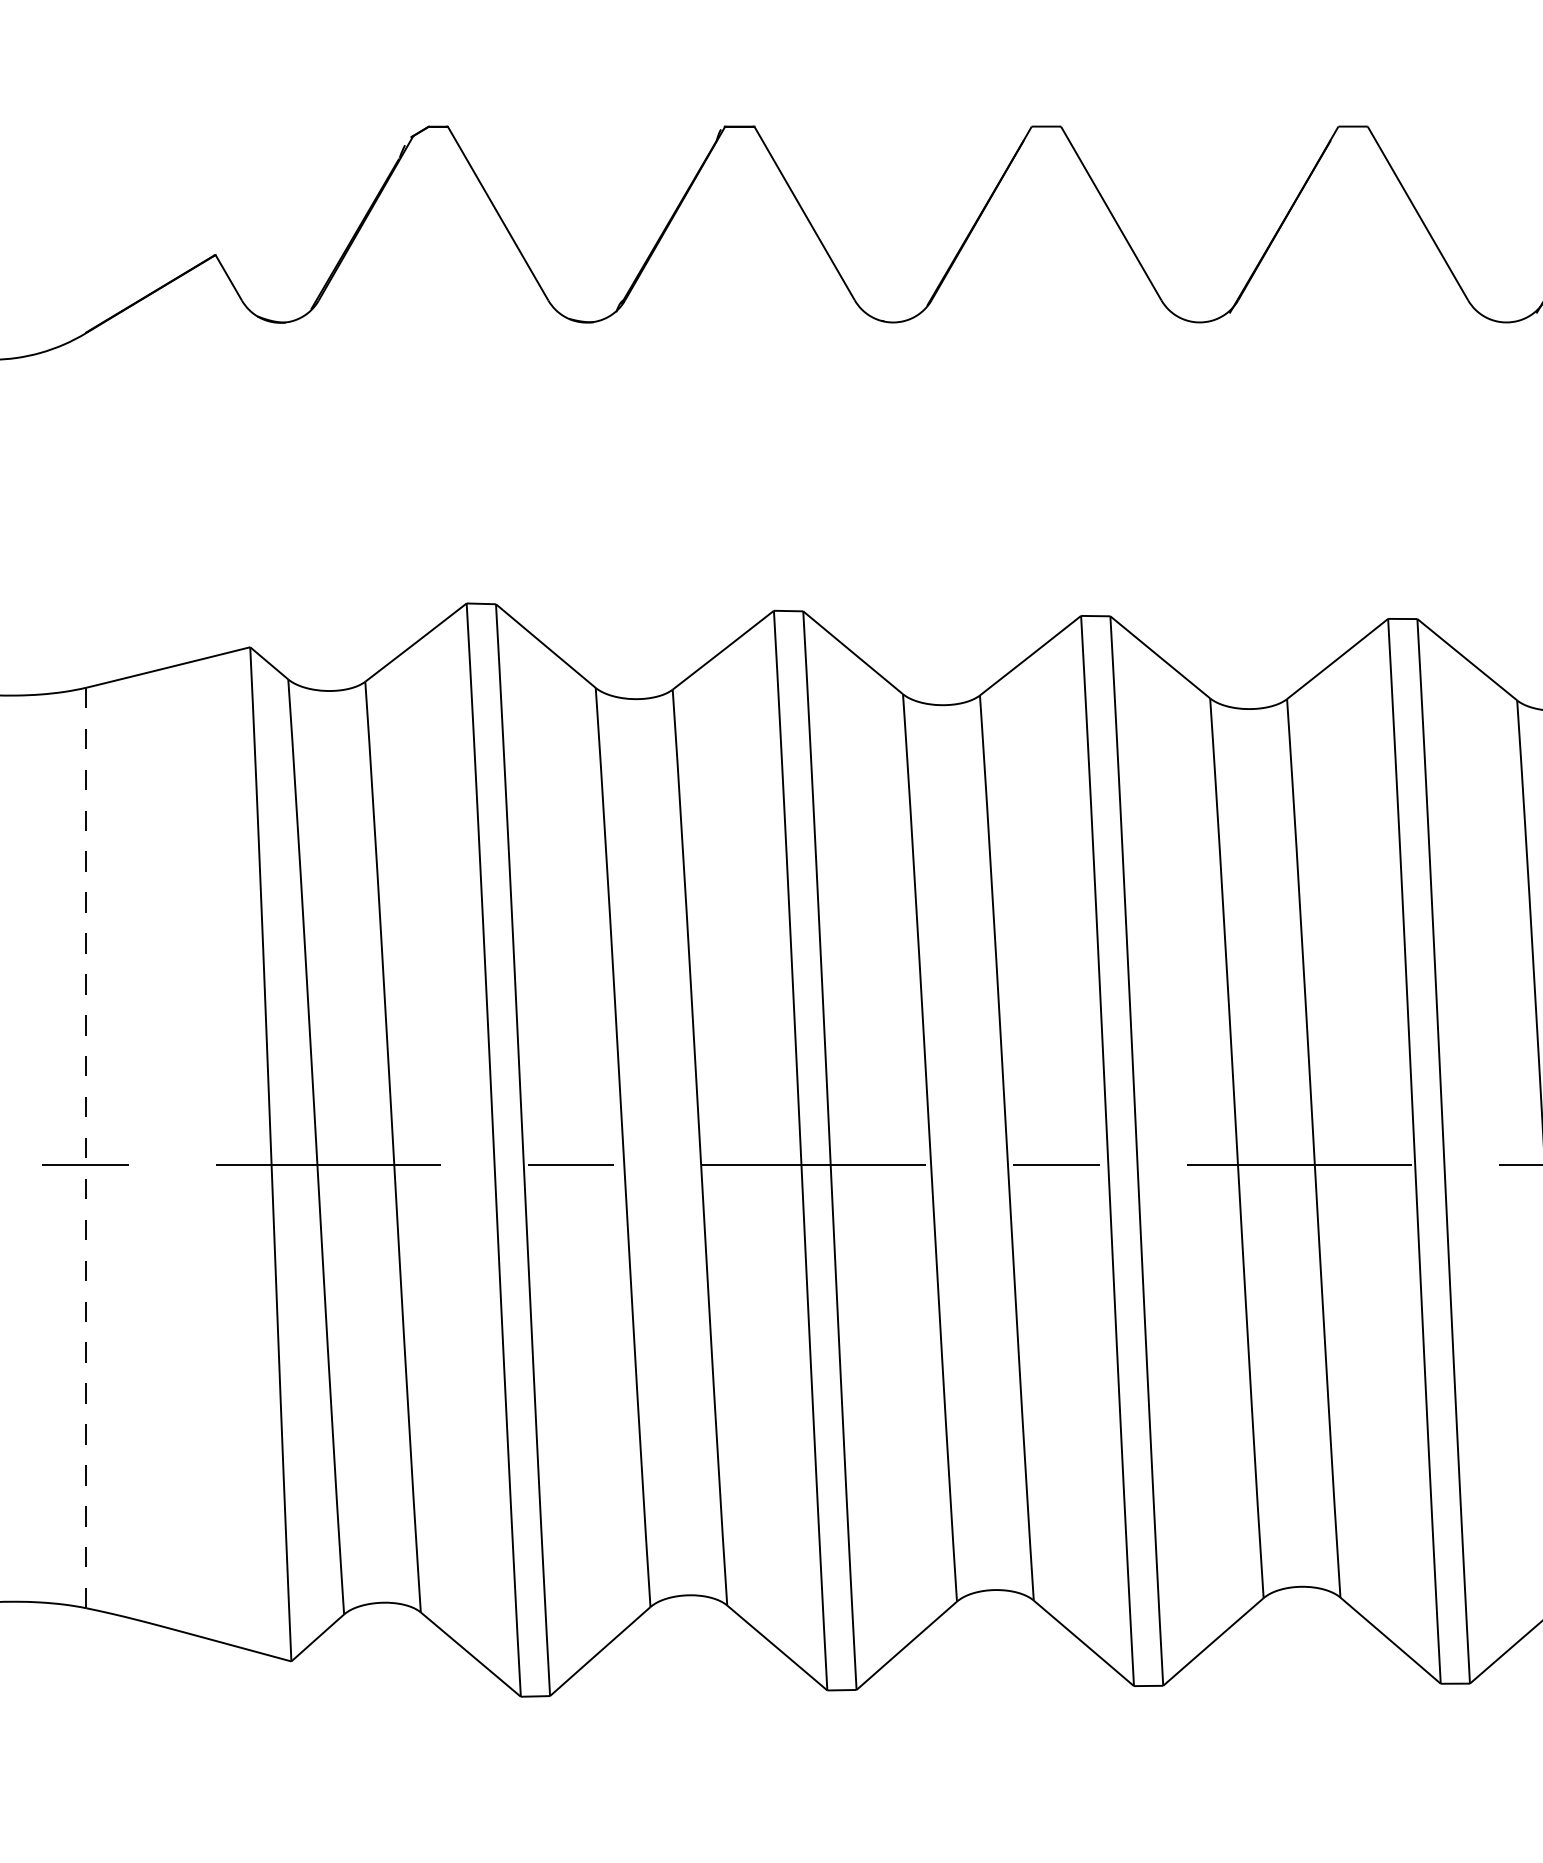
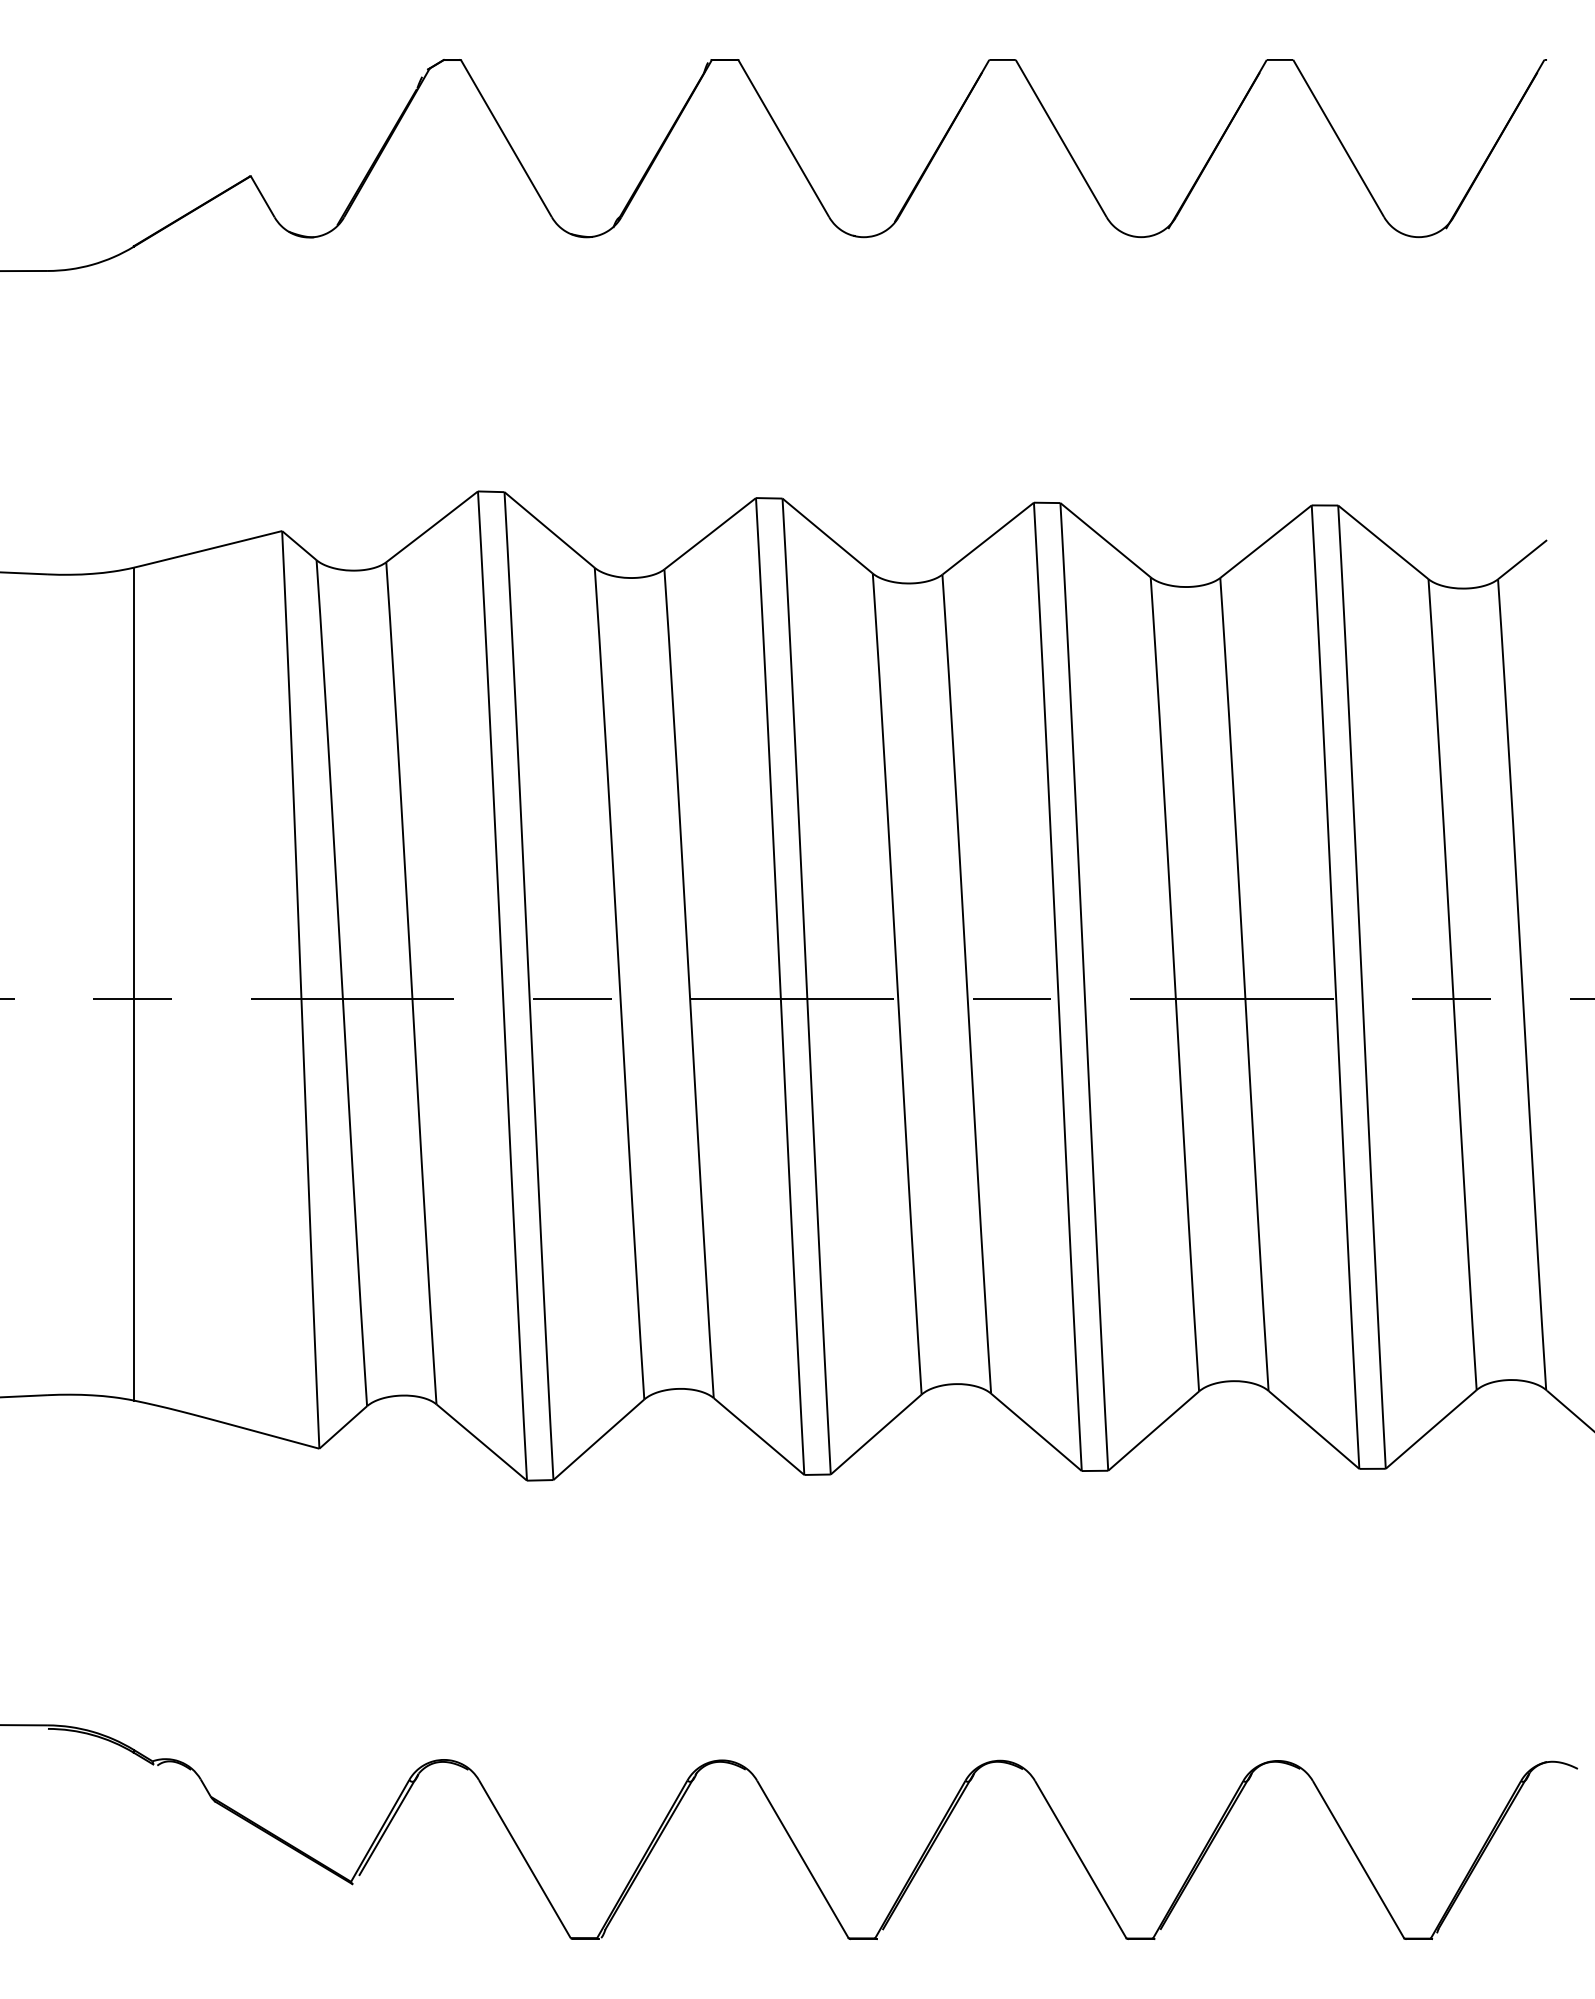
line: (85, 1148) -> (133, 984), dashed -> solid

